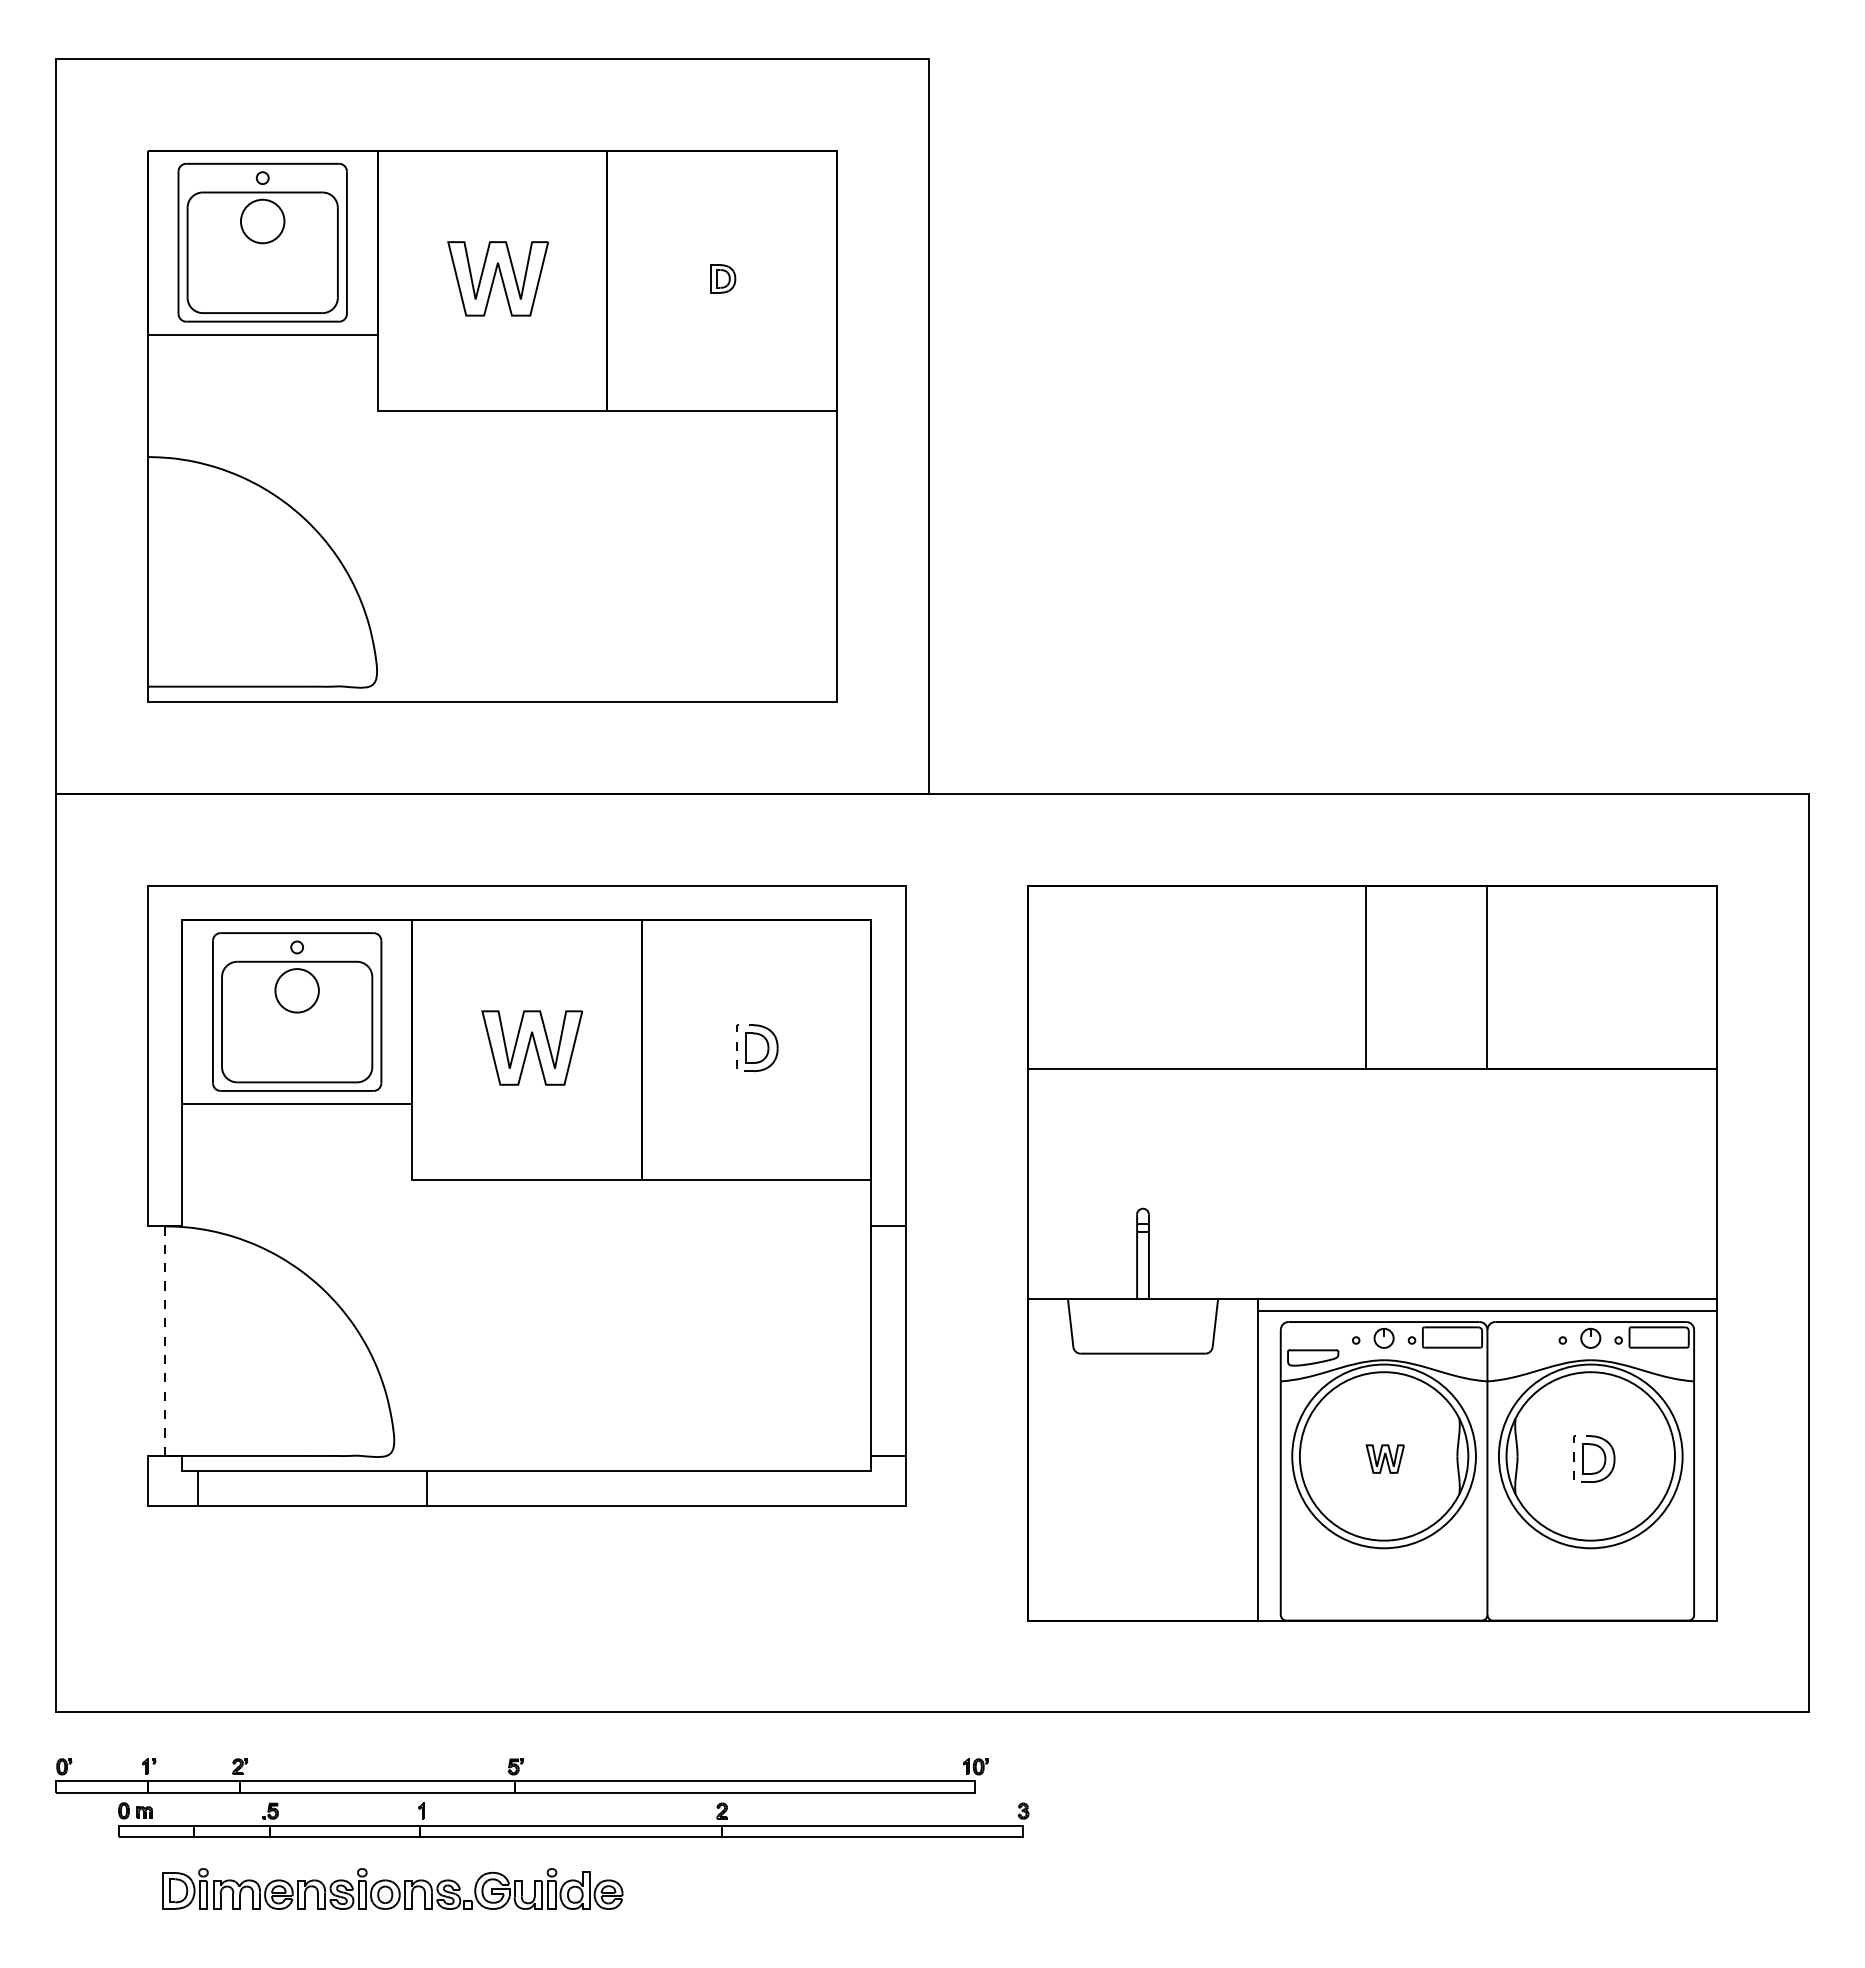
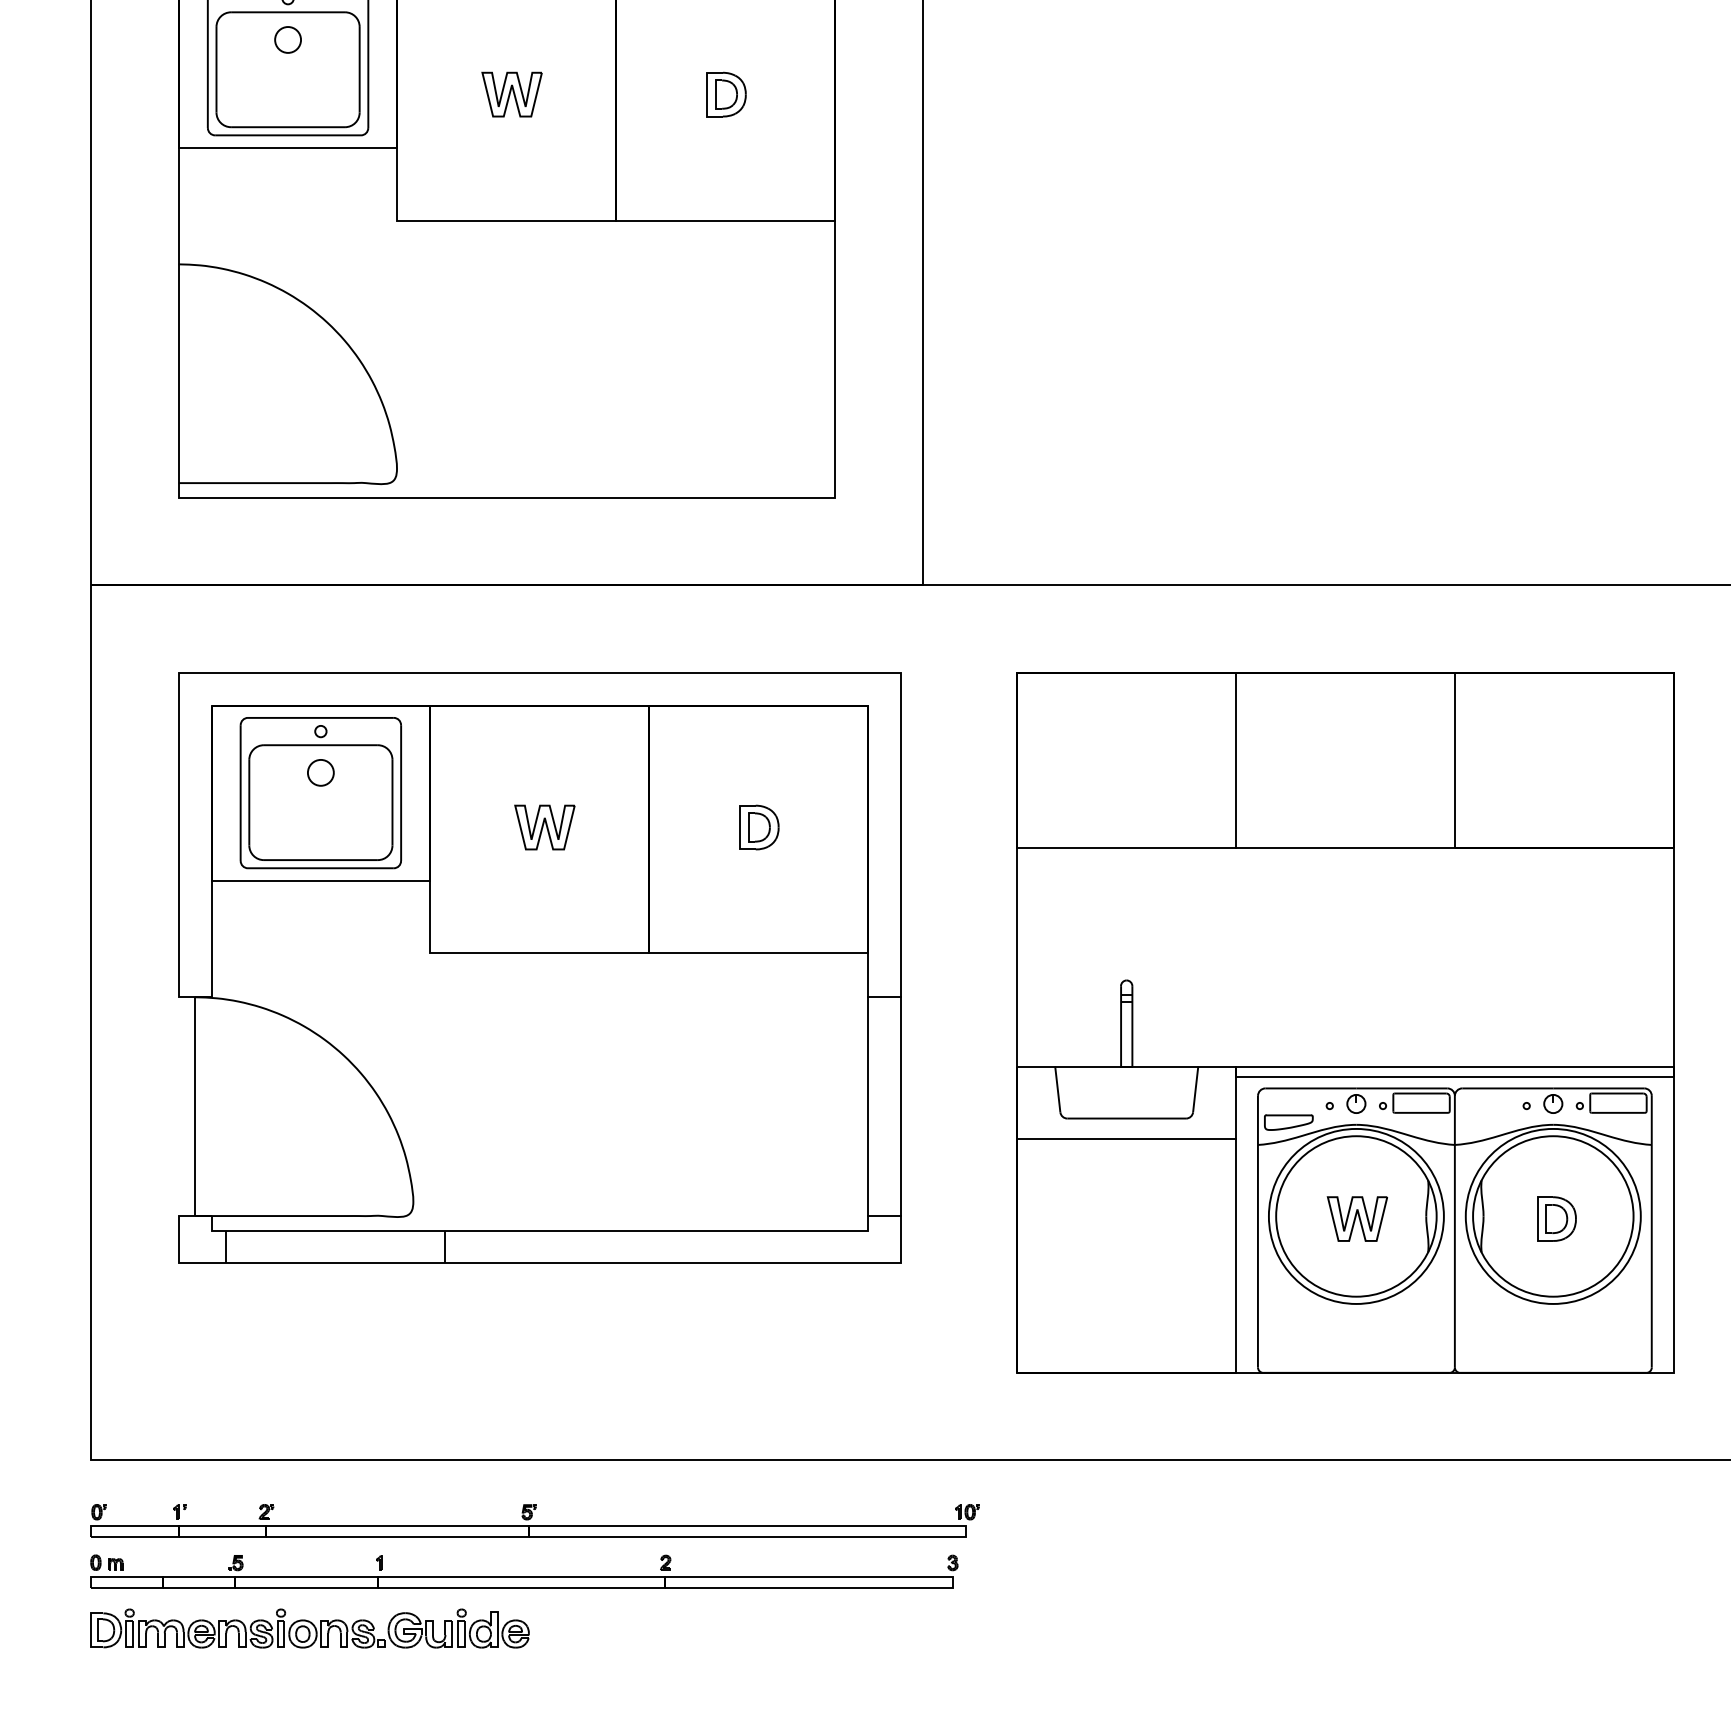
circle: (262, 221) -> (287, 39), size x0.62
part: (497, 278) -> (511, 94), size x0.62
part: (723, 278) -> (727, 94), size x1.67
line: (1365, 977) -> (1235, 760), moved
circle: (296, 990) -> (320, 772), size x0.62
part: (532, 1048) -> (545, 827), size x0.62
line: (737, 1048) -> (740, 827), dashed -> solid
line: (165, 1341) -> (195, 1106), dashed -> solid
line: (1142, 1375) -> (1126, 1139), added
part: (1385, 1458) -> (1357, 1218), size x1.67
line: (1574, 1459) -> (1537, 1219), dashed -> solid
part: (573, 1819) -> (524, 1570), moved
part: (392, 1888) -> (309, 1628), moved

